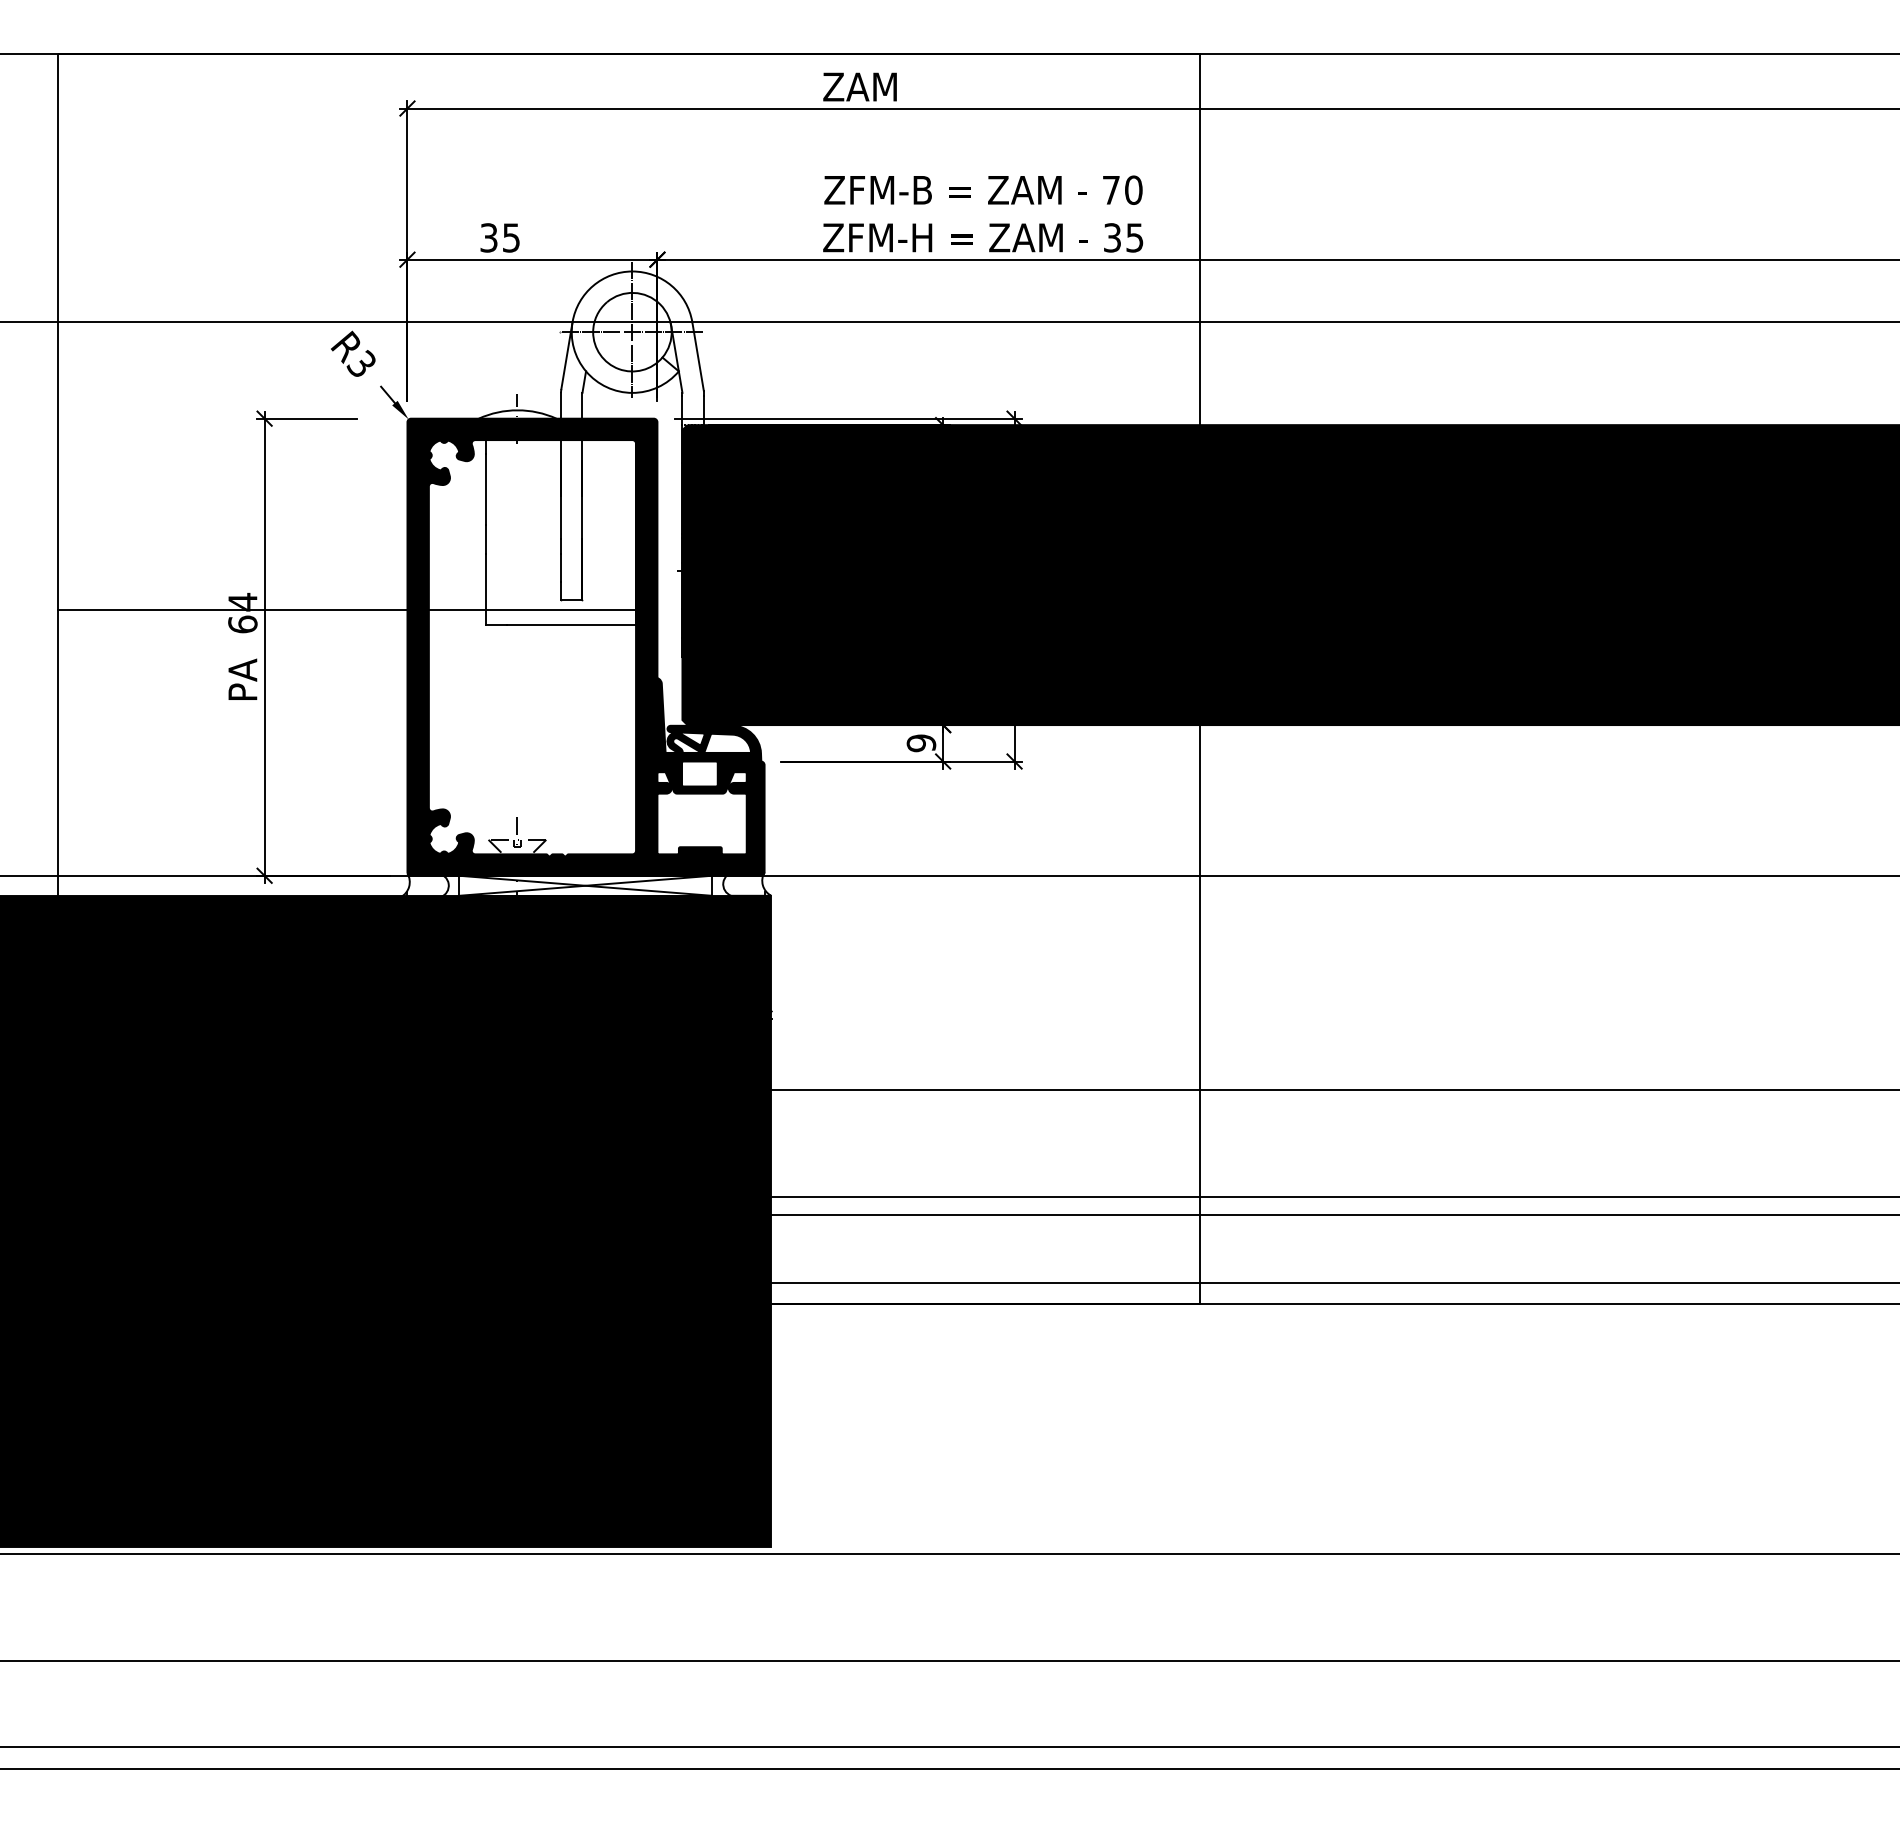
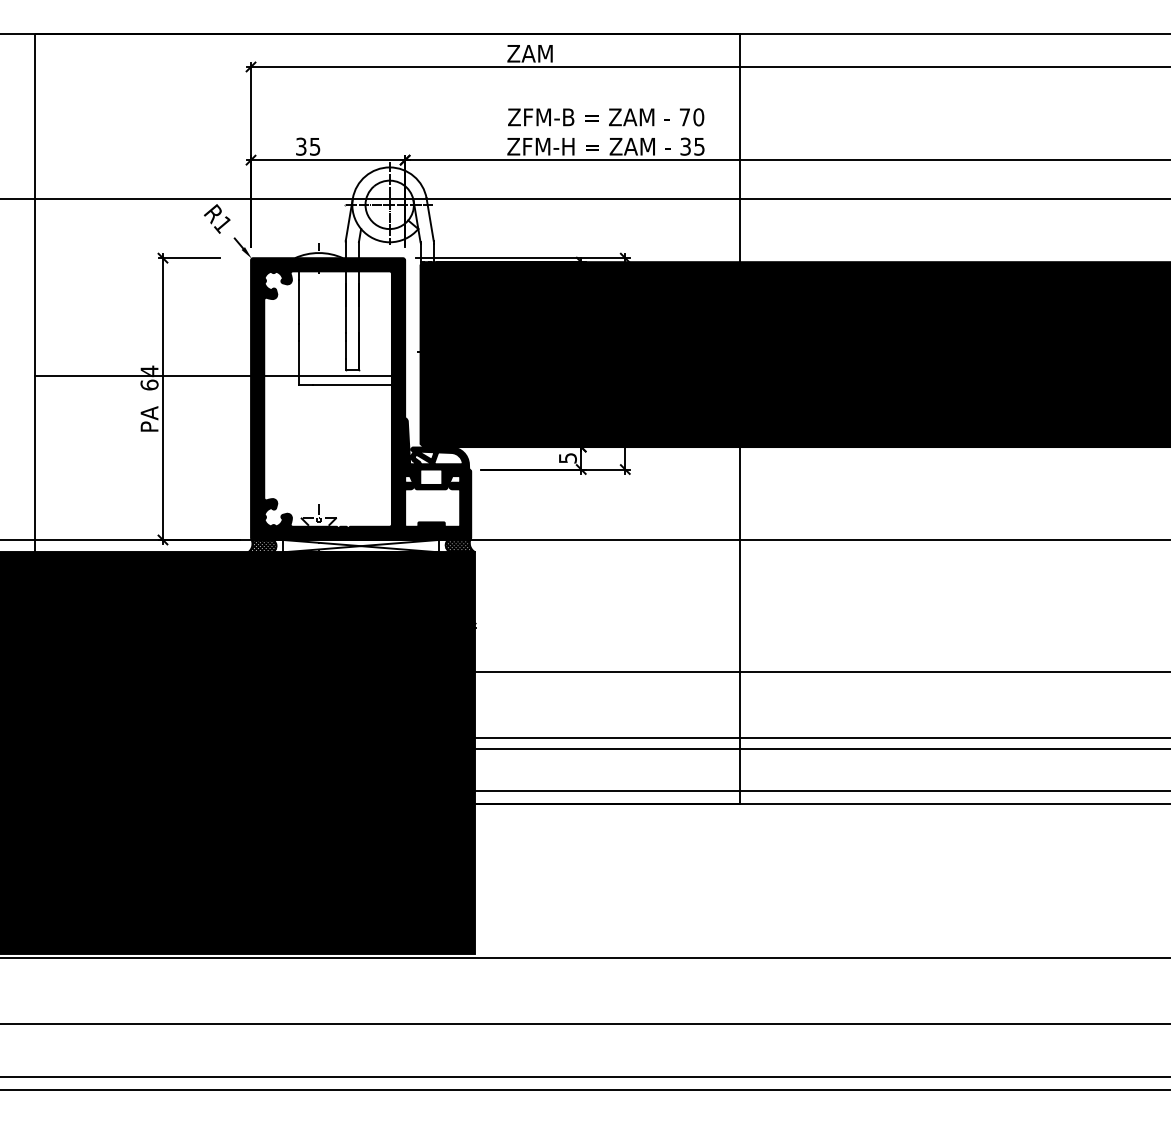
text: (361, 364) -> (222, 224), R3 -> R1
text: (920, 743) -> (567, 458), 9 -> 5
hatch: (745, 883) -> (459, 544), added
hatch: (424, 884) -> (261, 545), added

